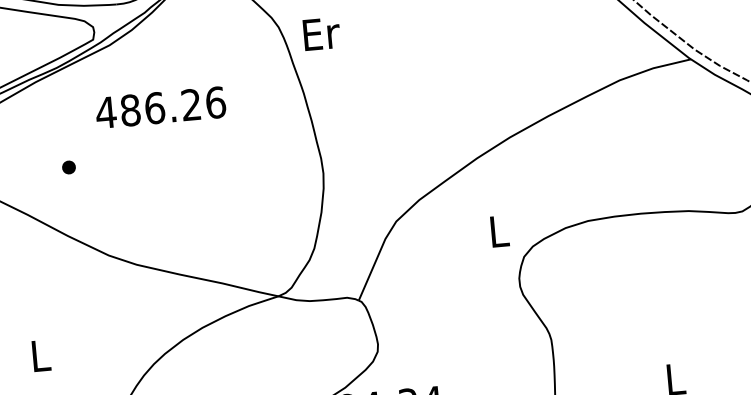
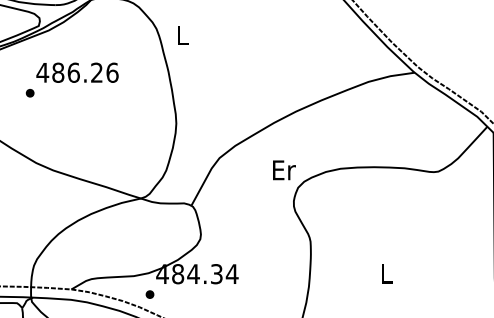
text: (322, 33) -> (183, 35), Er -> L
part: (67, 168) -> (29, 93), moved
text: (500, 231) -> (284, 170), L -> Er

